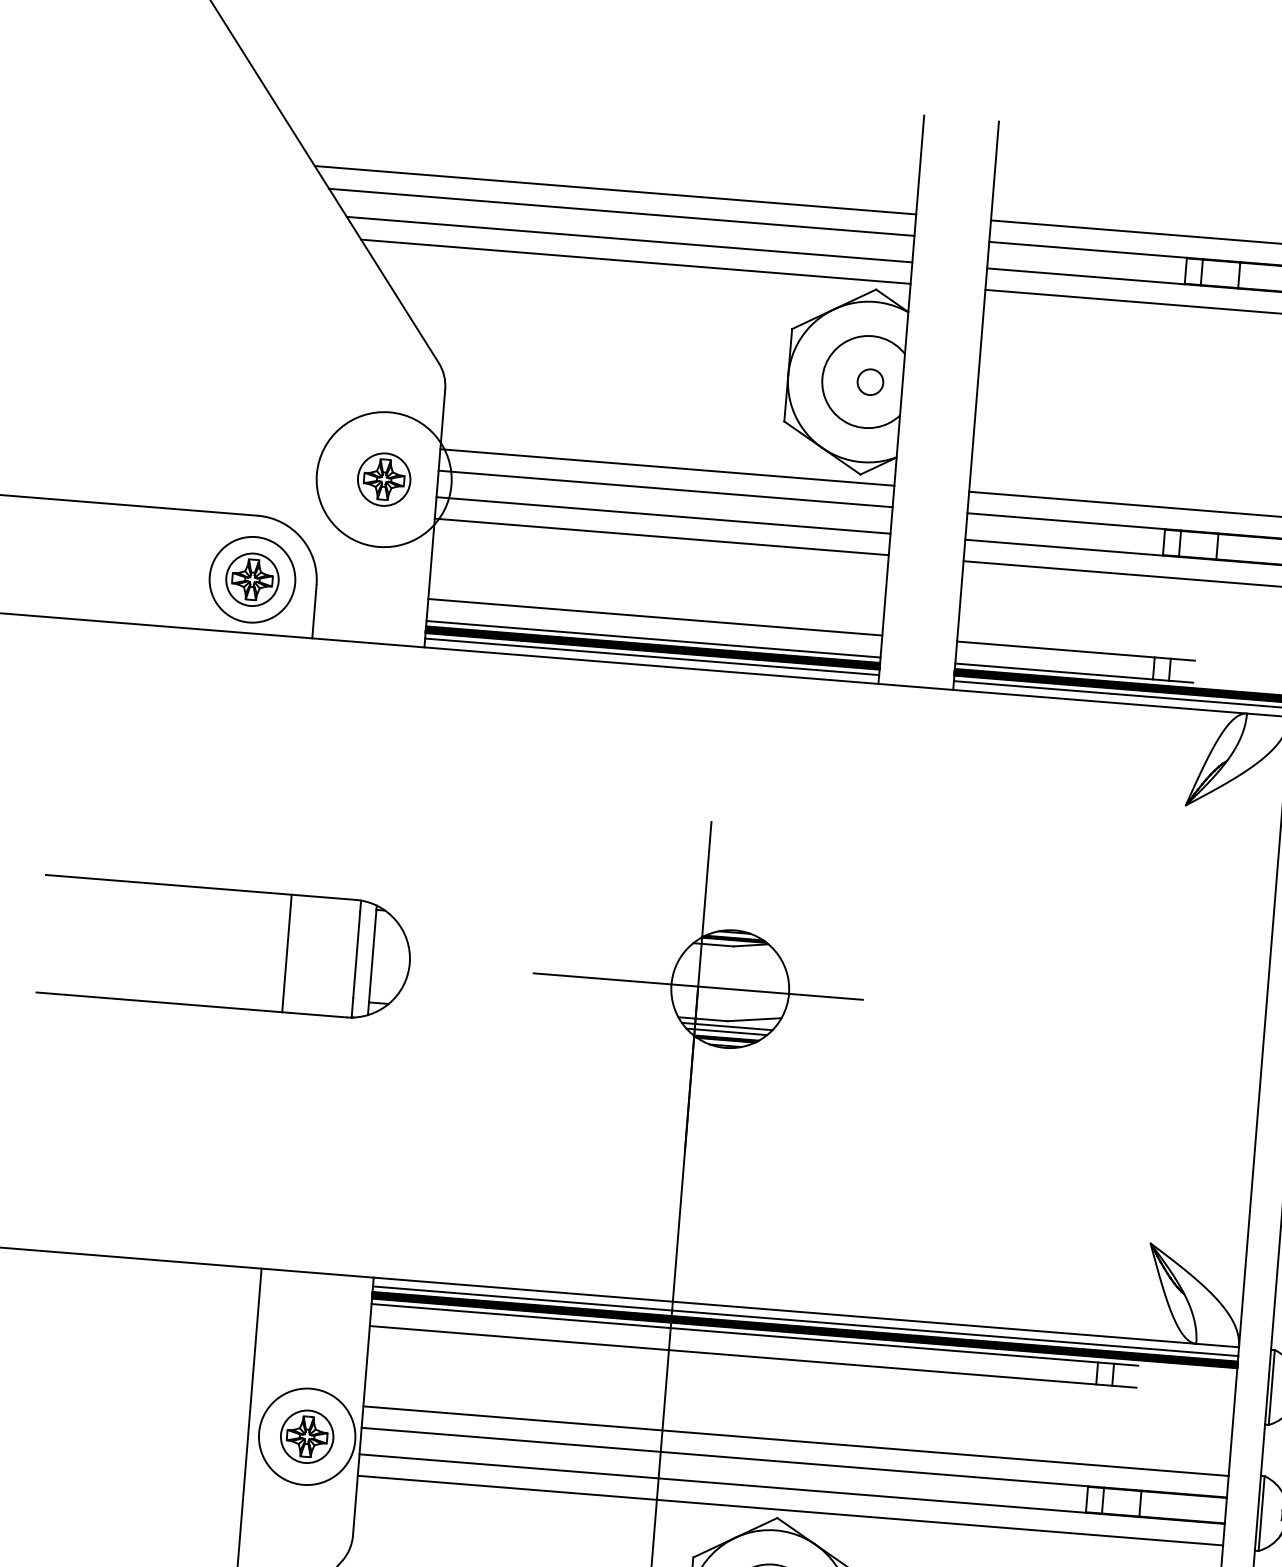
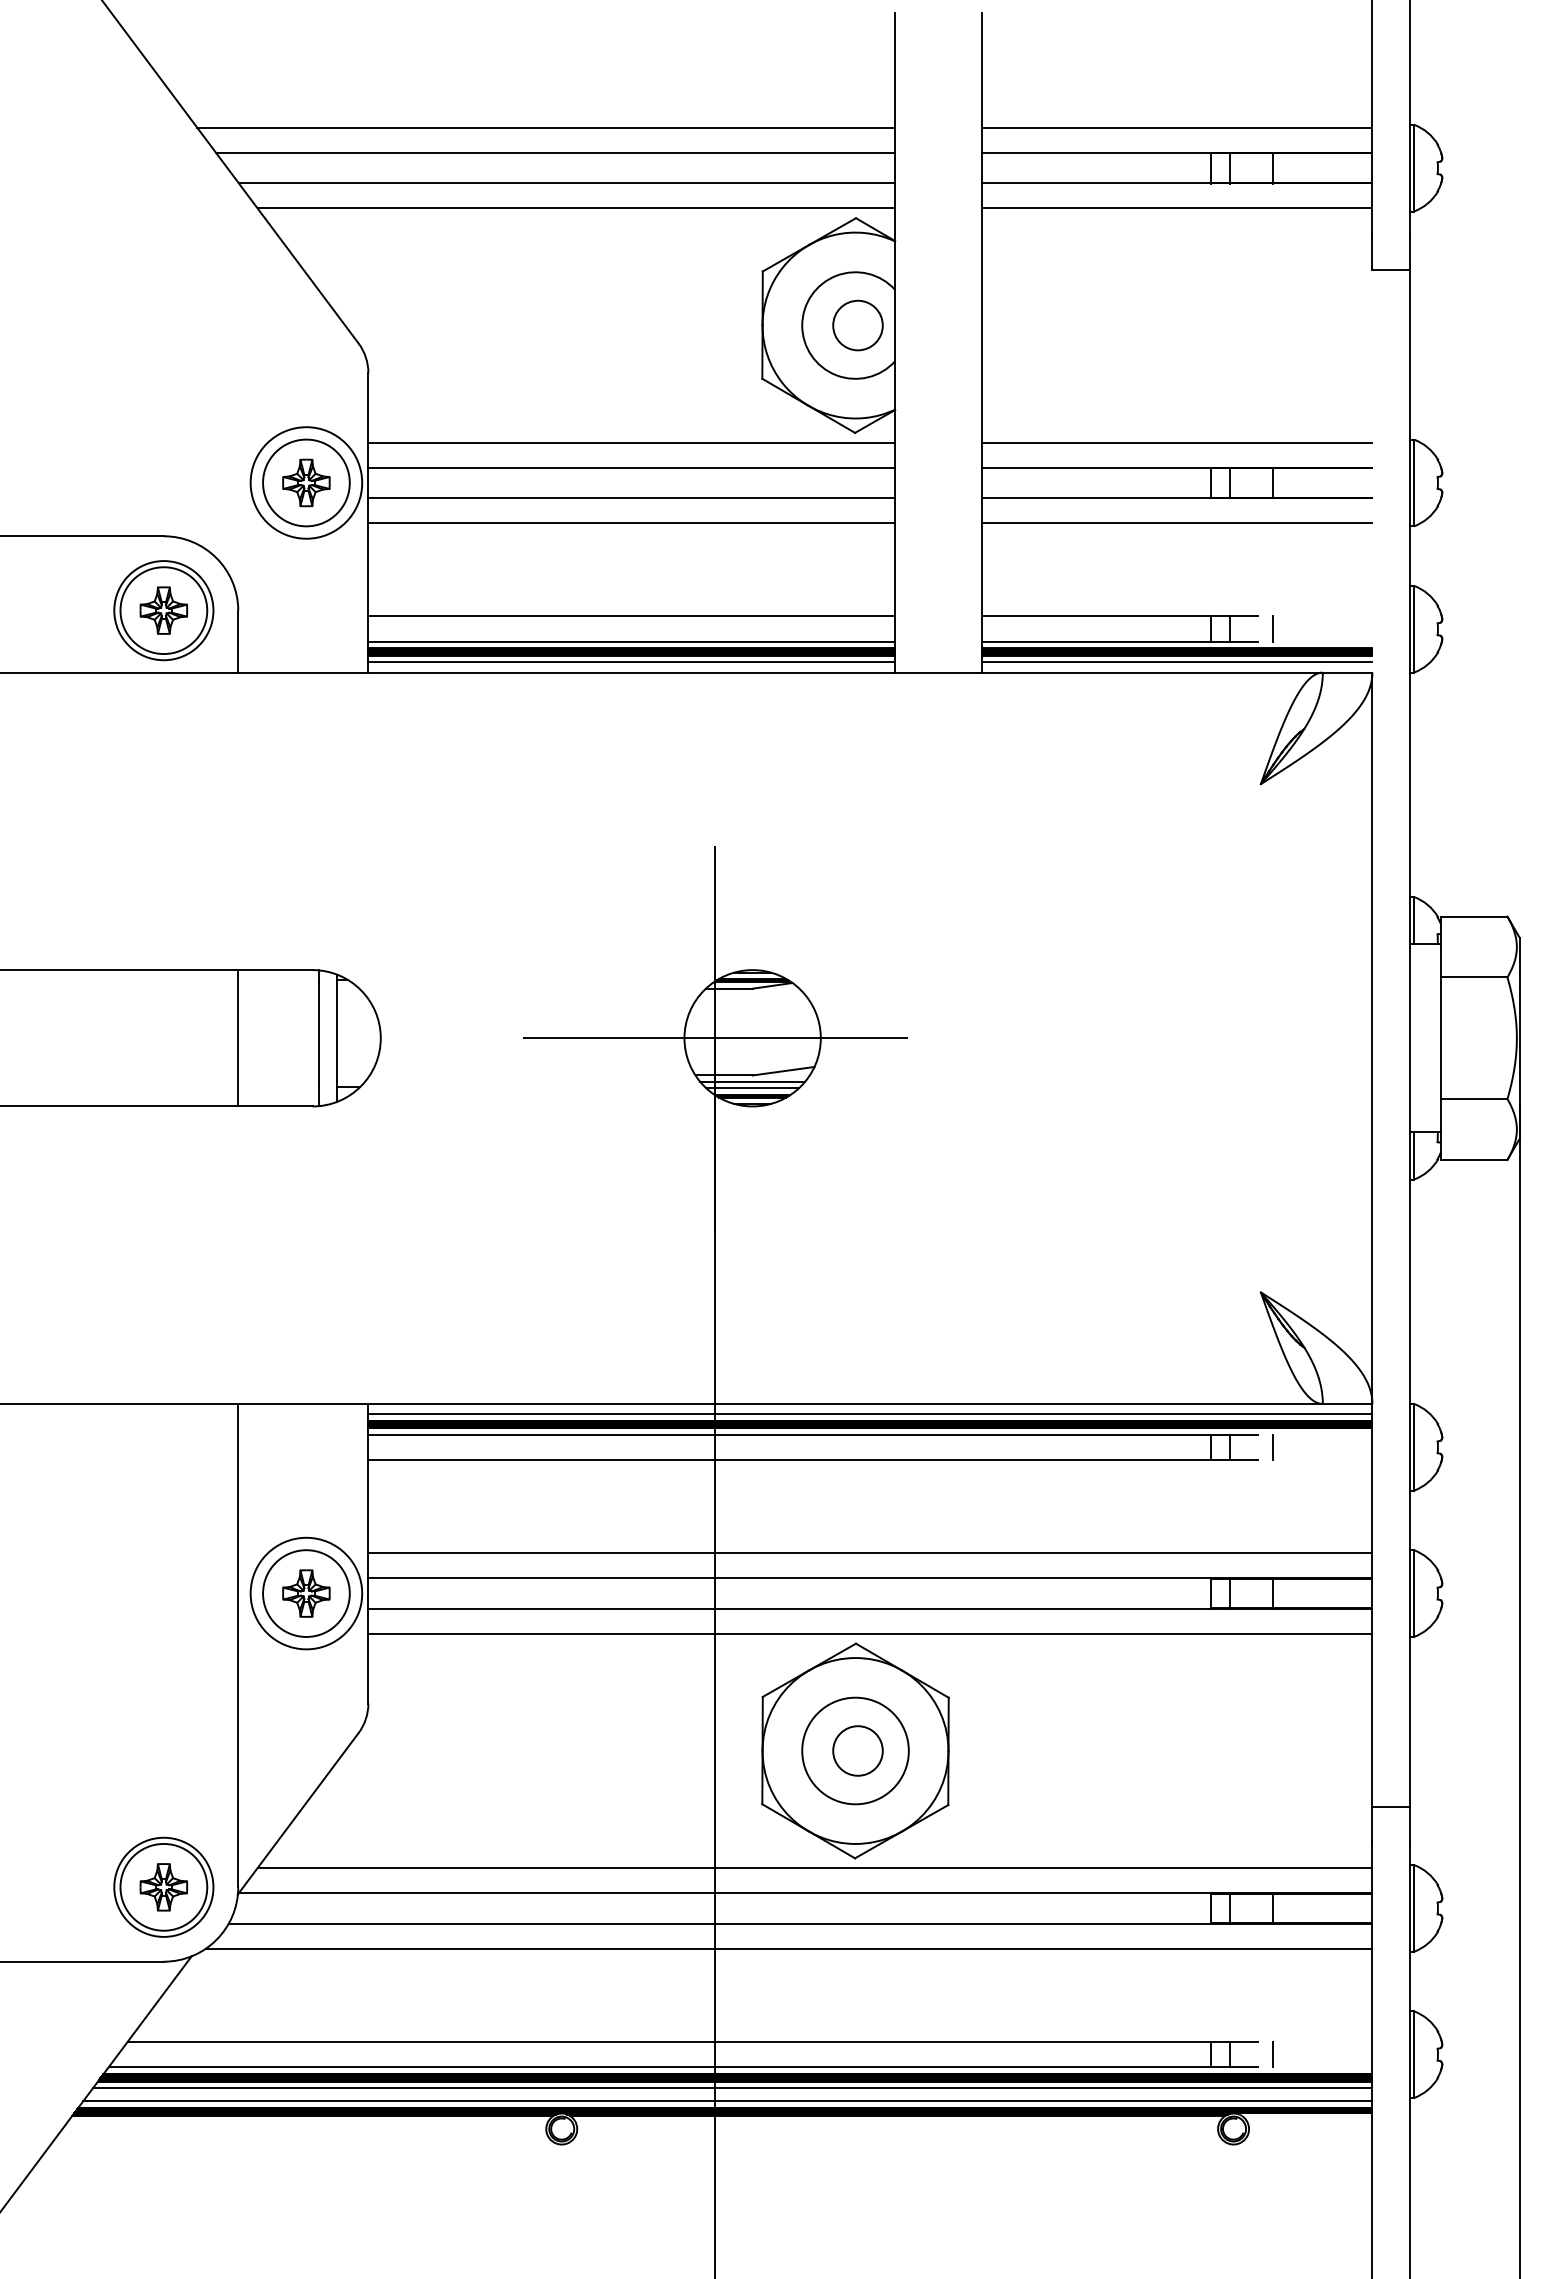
circle: (870, 382) -> (857, 325), size x1.67
circle: (384, 479) -> (306, 482), size x0.71
circle: (384, 479) -> (306, 482), size x1.43
circle: (252, 579) -> (163, 610), size x1.43
line: (1207, 672) -> (1273, 629), added
line: (1150, 1377) -> (1273, 1447), added
circle: (307, 1436) -> (306, 1593), size x1.43

